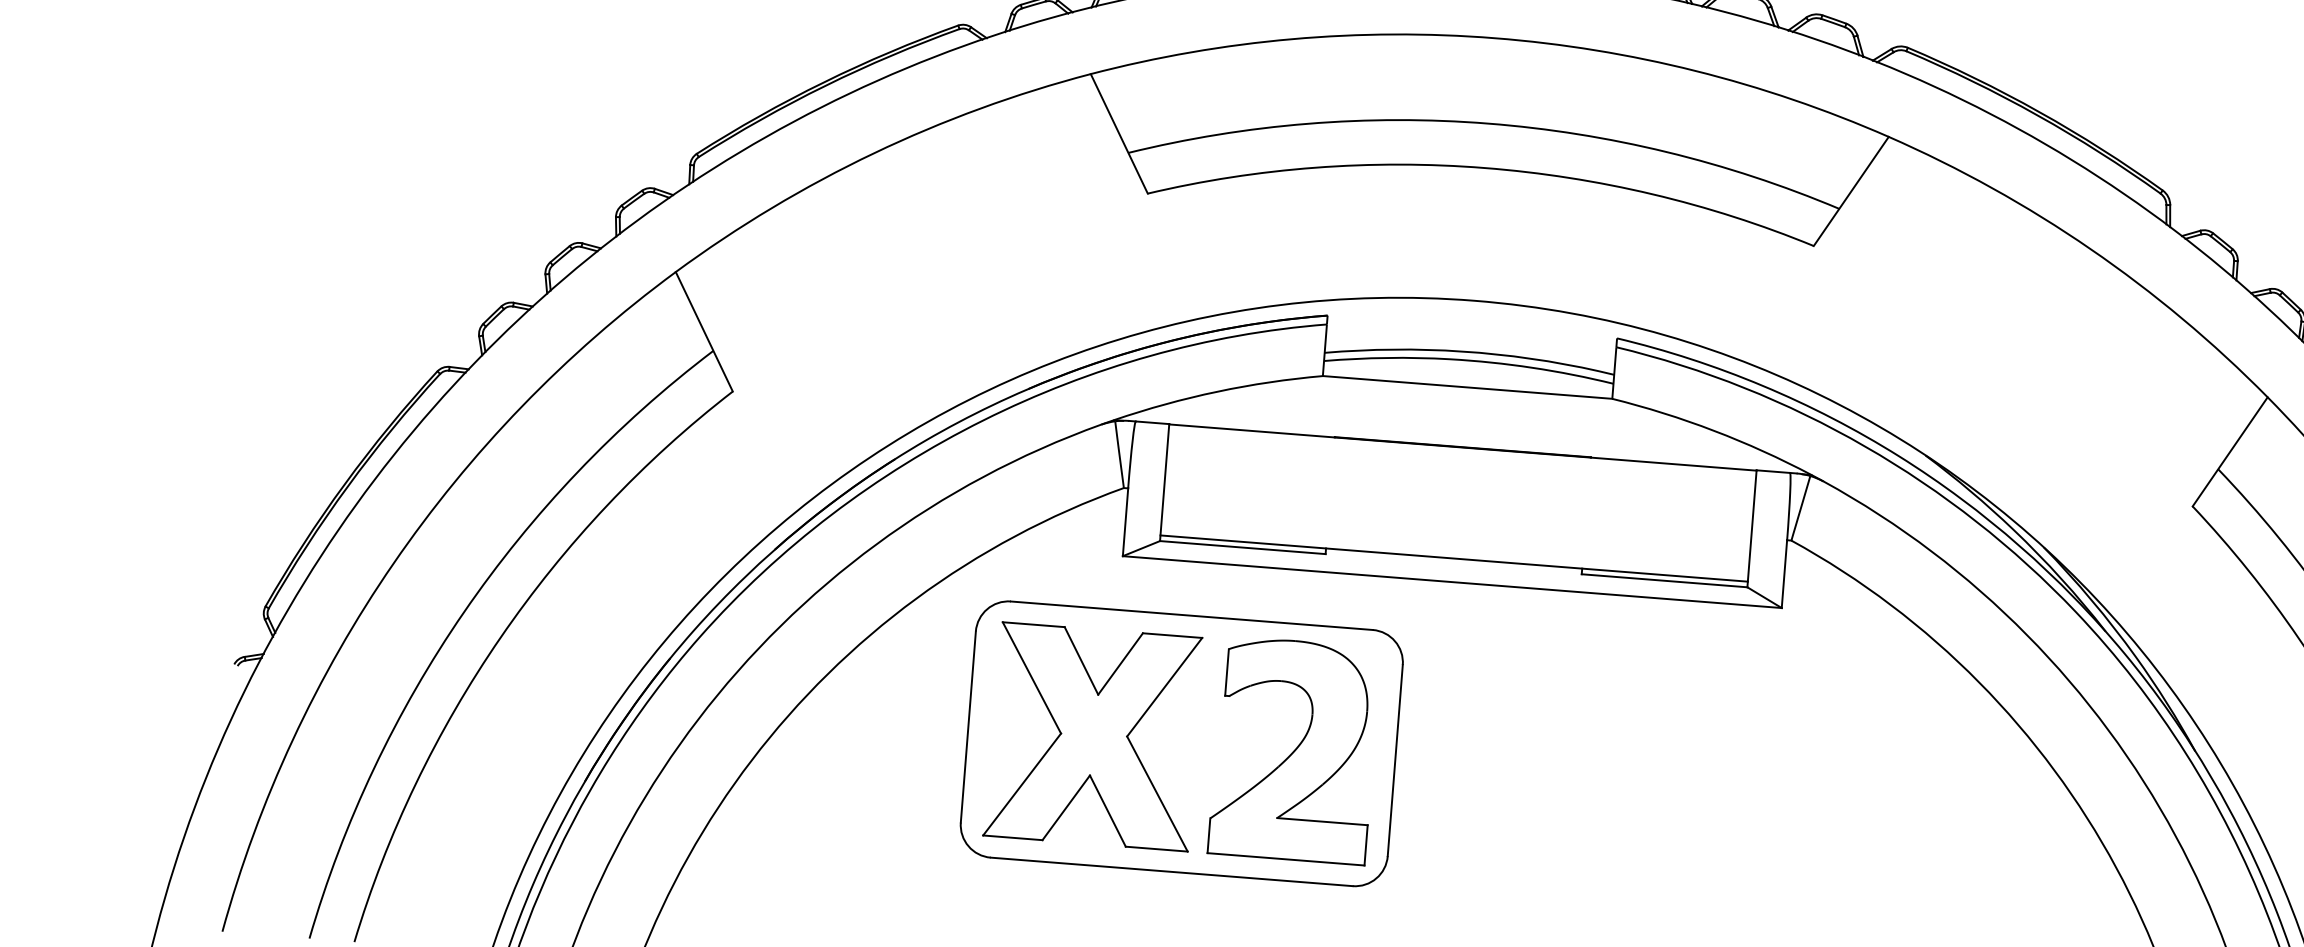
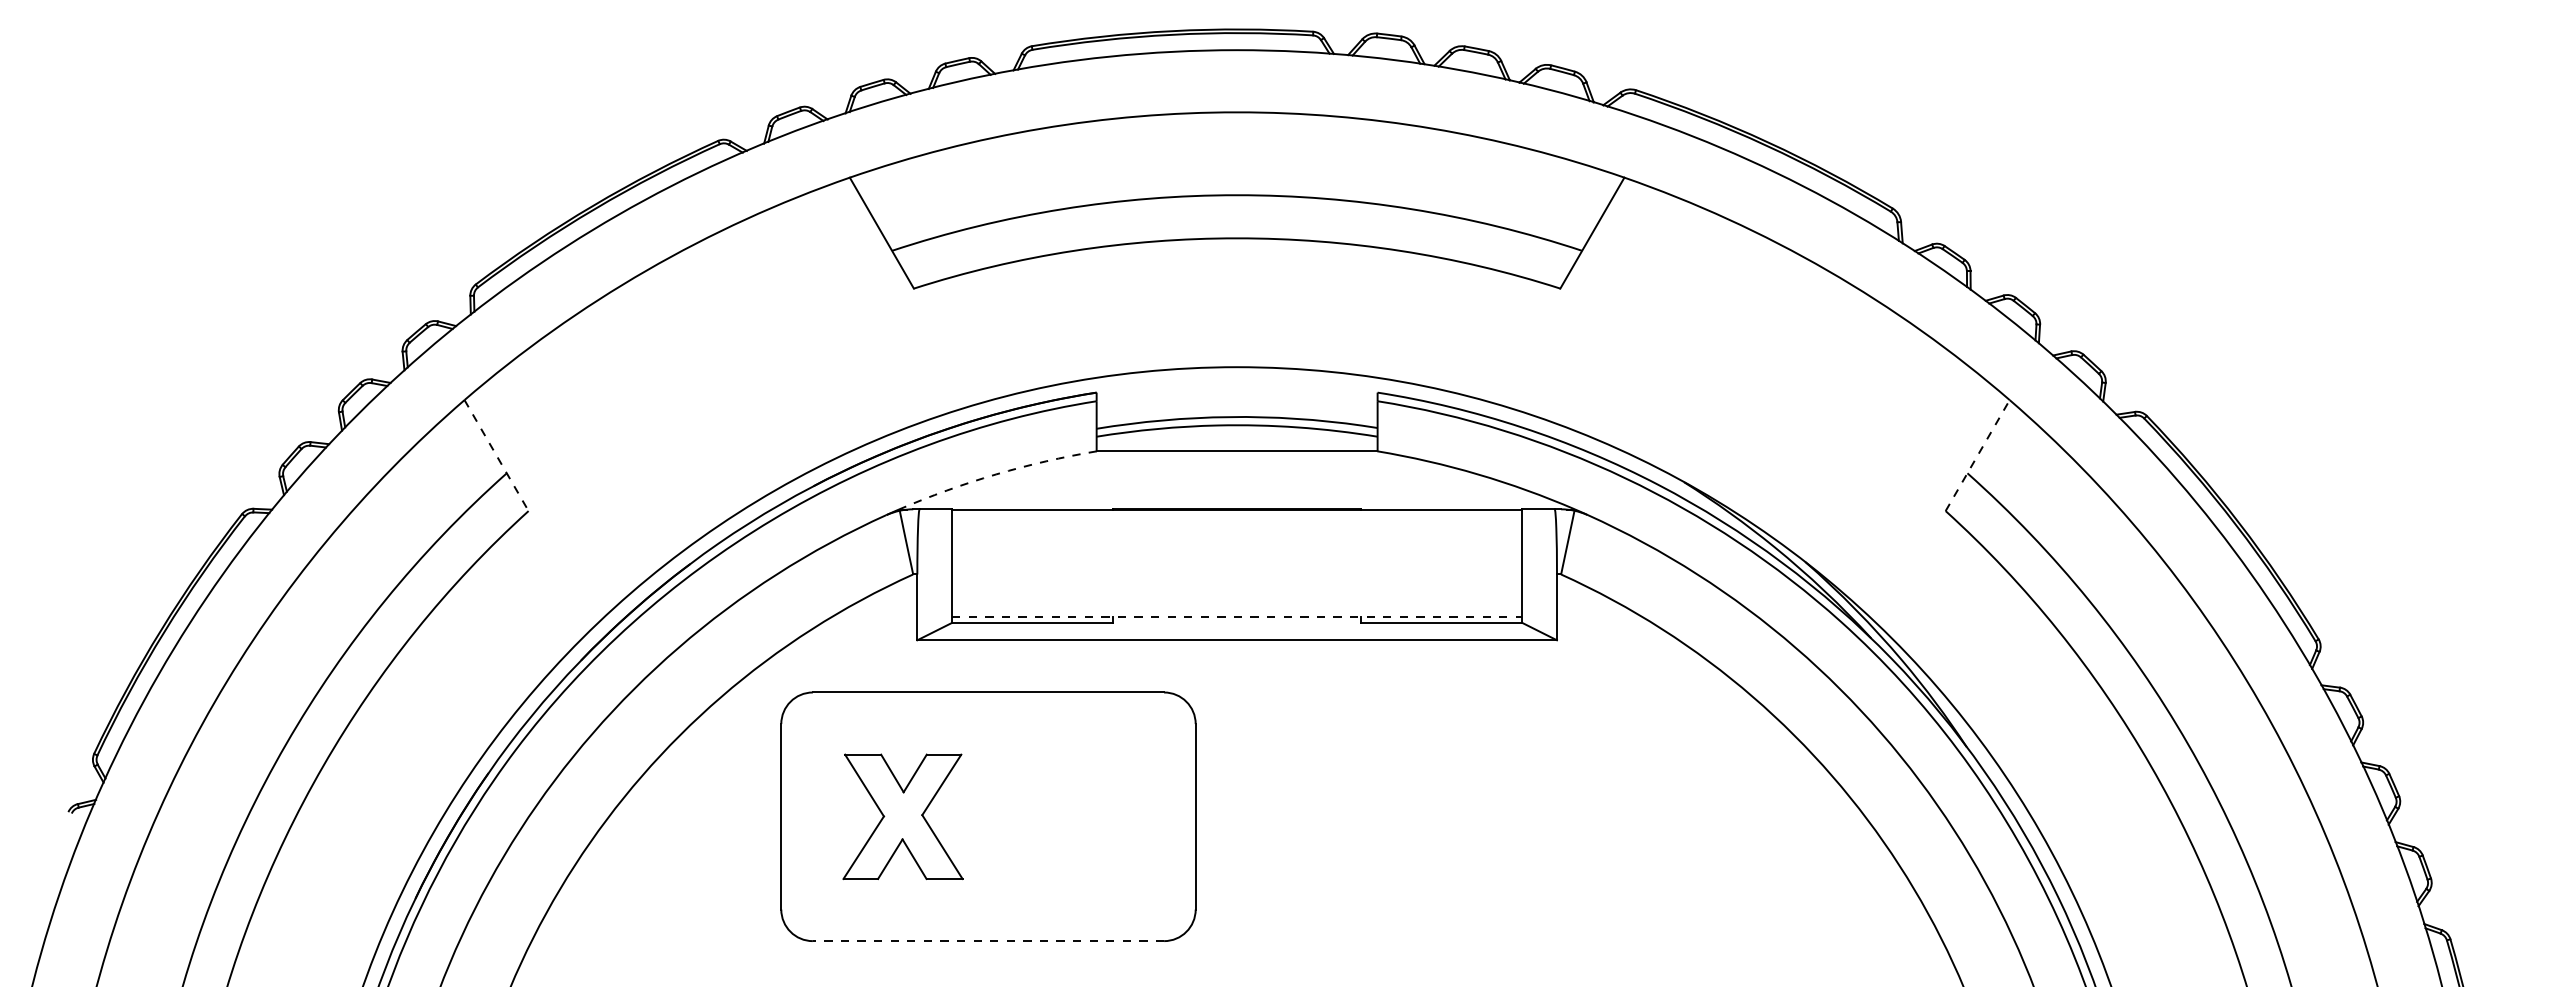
line: (704, 332) -> (496, 456), solid -> dashed
arc: (1217, 391) -> (996, 474), solid -> dashed
line: (2229, 451) -> (1977, 455), solid -> dashed
line: (1454, 558) -> (1237, 617), solid -> dashed
part: (1093, 736) -> (902, 816), size x0.6
part: (1294, 750) -> (1097, 814), removed
line: (1171, 872) -> (988, 941), solid -> dashed

